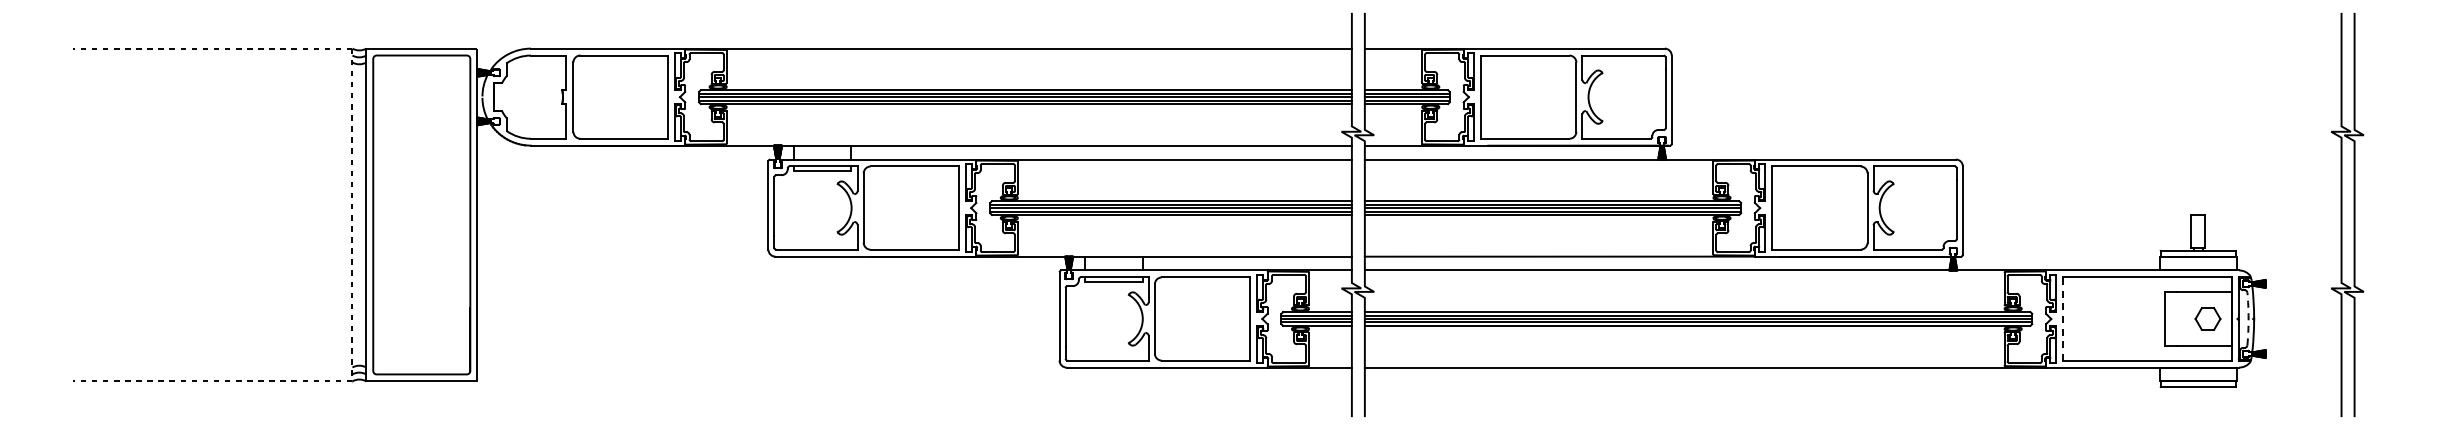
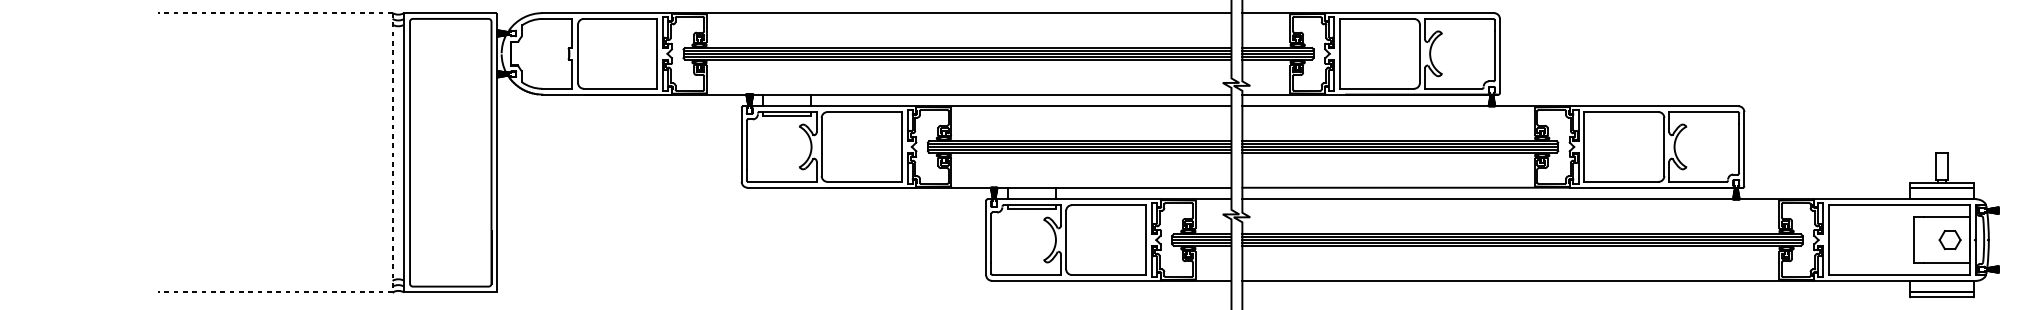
line: (2063, 319) -> (1828, 240), dashed -> solid
arc: (2248, 319) -> (1984, 240), dashed -> solid

